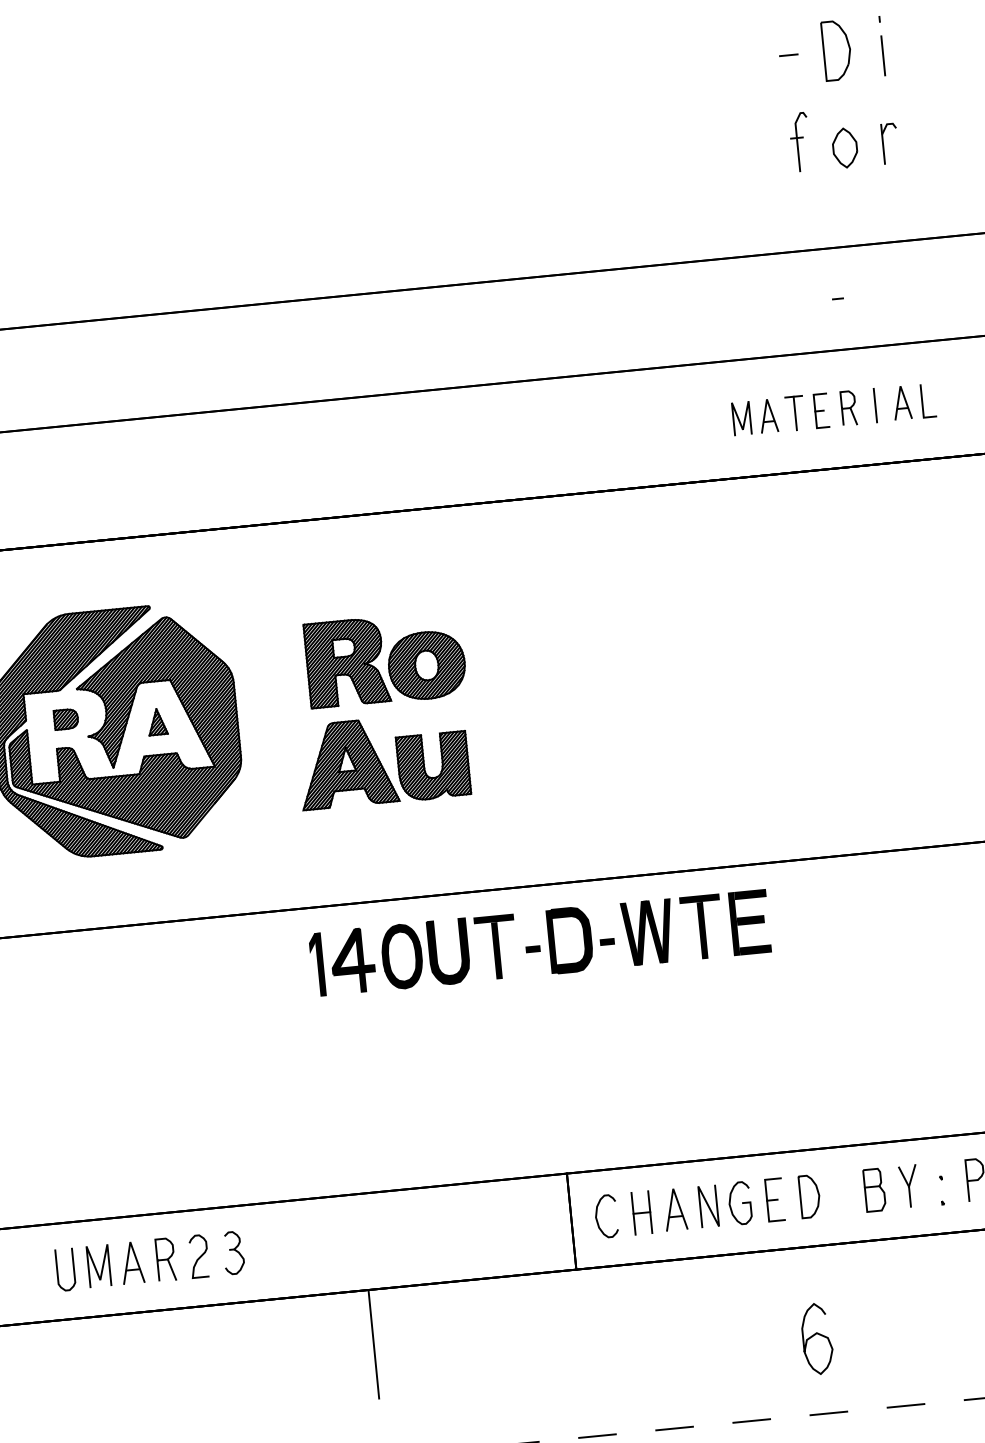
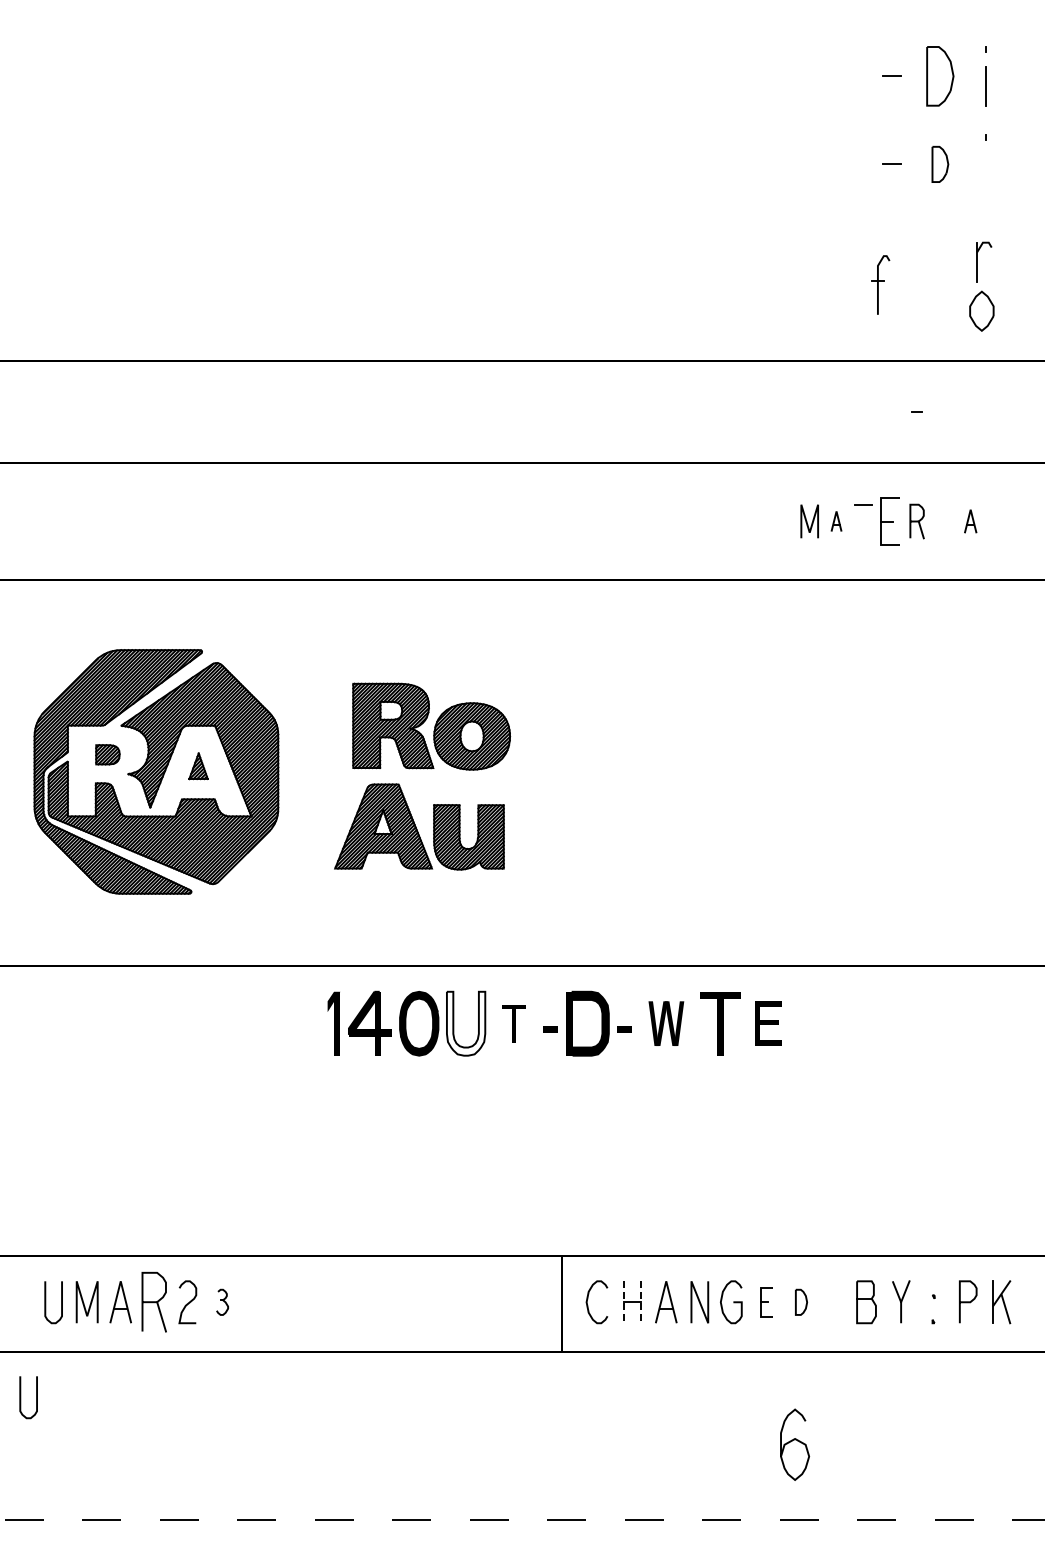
part: (837, 50) -> (940, 164), size x0.6
line: (882, 55) -> (985, 173), removed
part: (799, 141) -> (880, 284), moved
part: (844, 147) -> (981, 310), moved
line: (922, 400) -> (991, 521), removed
part: (901, 402) -> (970, 521), size x0.7
line: (875, 405) -> (943, 521), removed
part: (821, 410) -> (889, 521), size x1.4
line: (795, 413) -> (863, 521), removed
part: (768, 416) -> (836, 521), size x0.6
part: (749, 922) -> (768, 1023), size x0.7
part: (648, 932) -> (666, 1023), size x0.7
part: (496, 947) -> (513, 1023), size x0.6
fill: (448, 951) -> (465, 1023), removed
part: (809, 1196) -> (801, 1302), size x0.6
part: (774, 1199) -> (766, 1301), size x0.7
line: (650, 1212) -> (641, 1302), solid -> dashed
line: (633, 1214) -> (624, 1302), solid -> dashed
part: (233, 1253) -> (222, 1302), size x0.6
part: (165, 1259) -> (154, 1302), size x1.4
line: (374, 1343) -> (353, 1406), removed
curve: (42, 1367) -> (21, 1397), added

